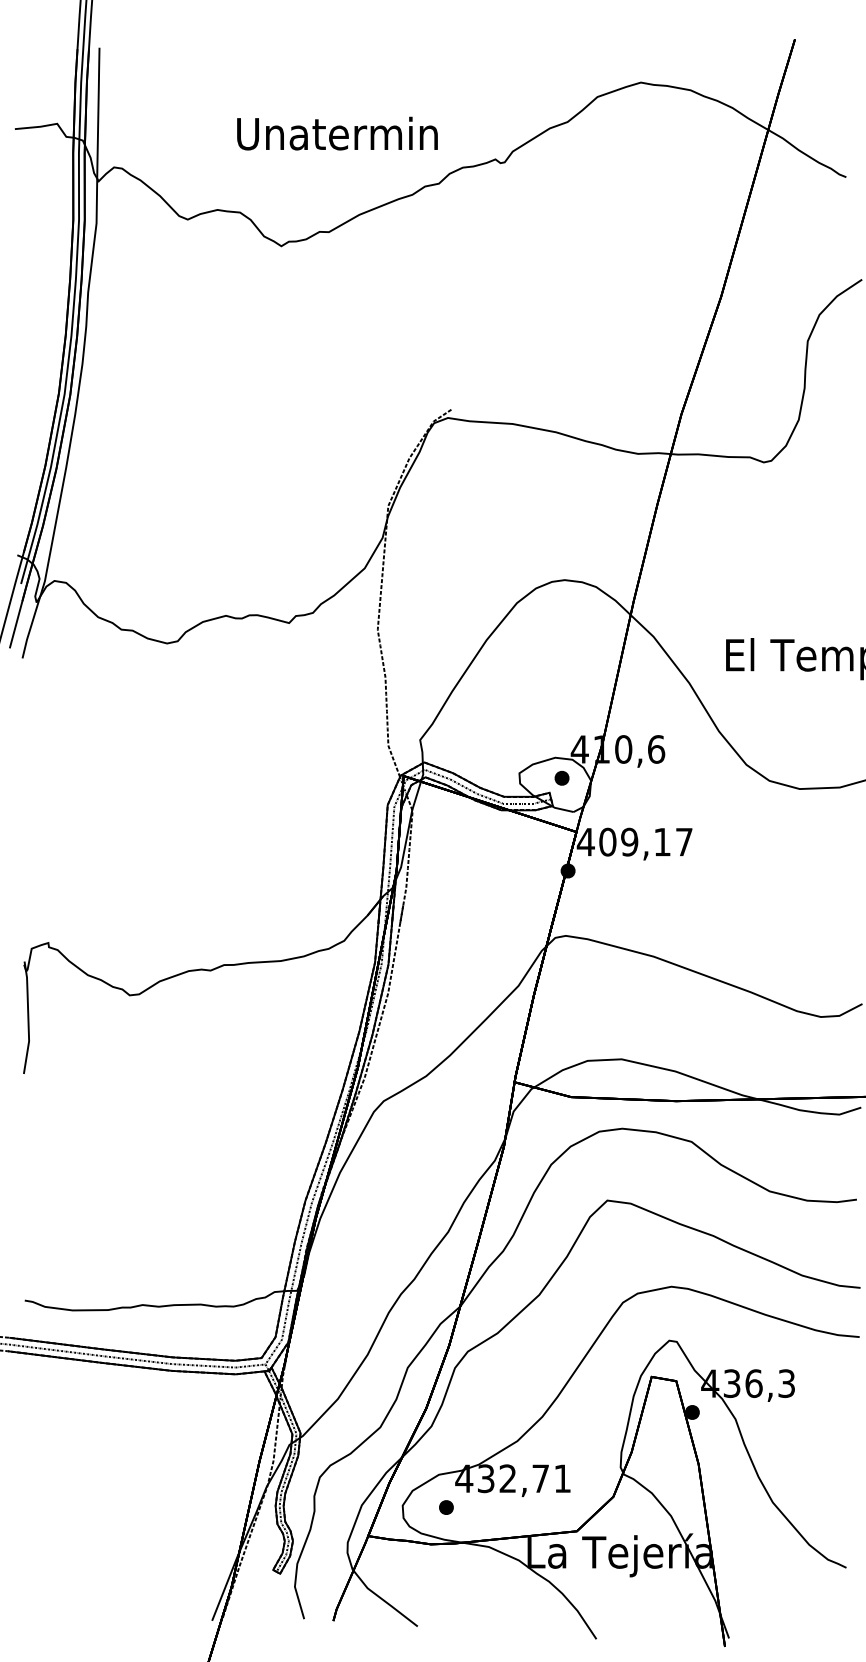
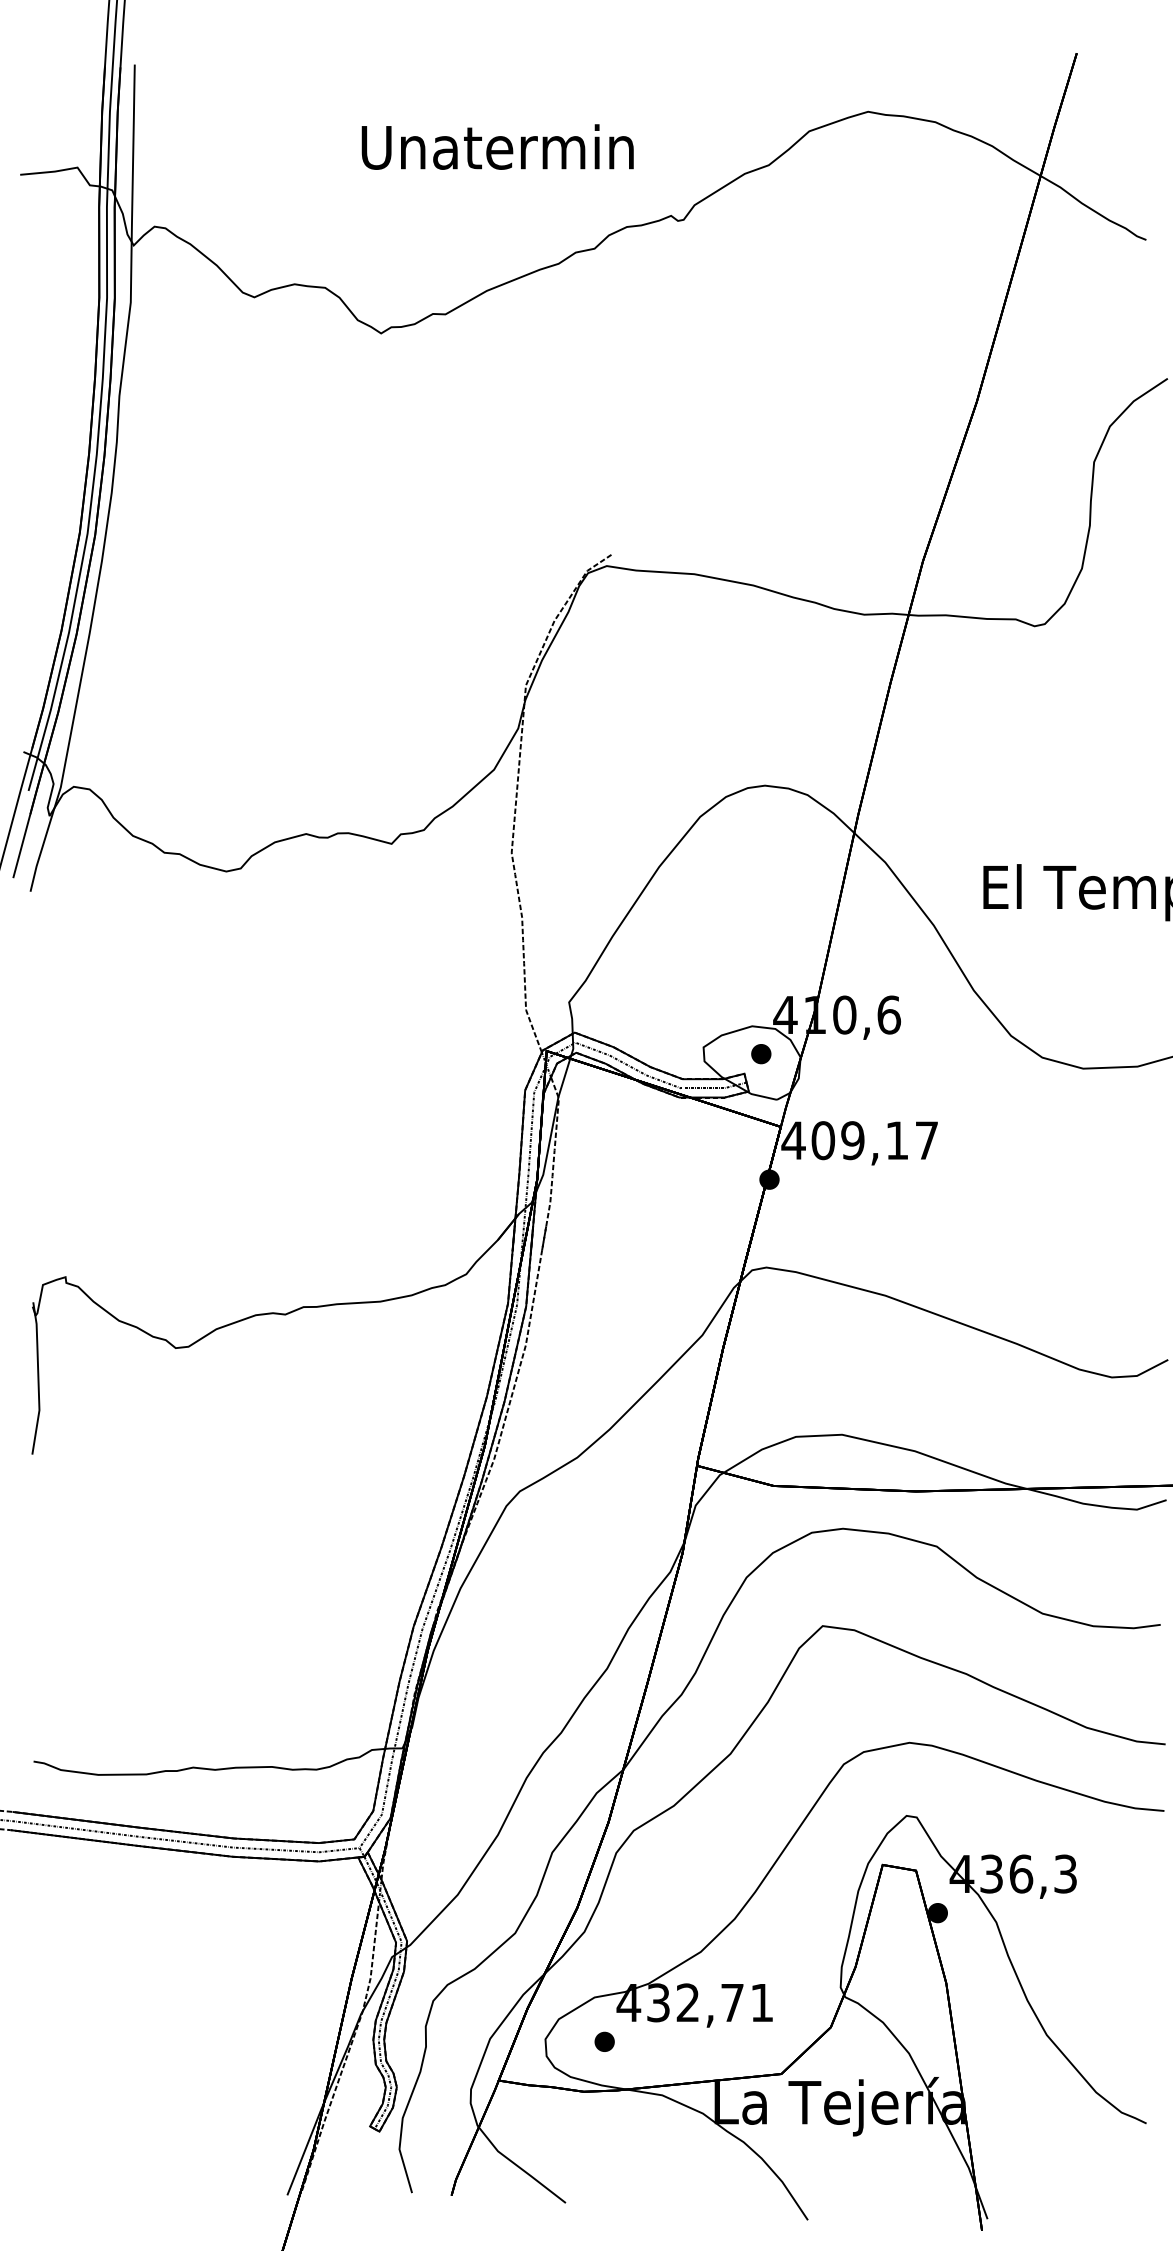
text: (337, 133) -> (497, 146), moved

